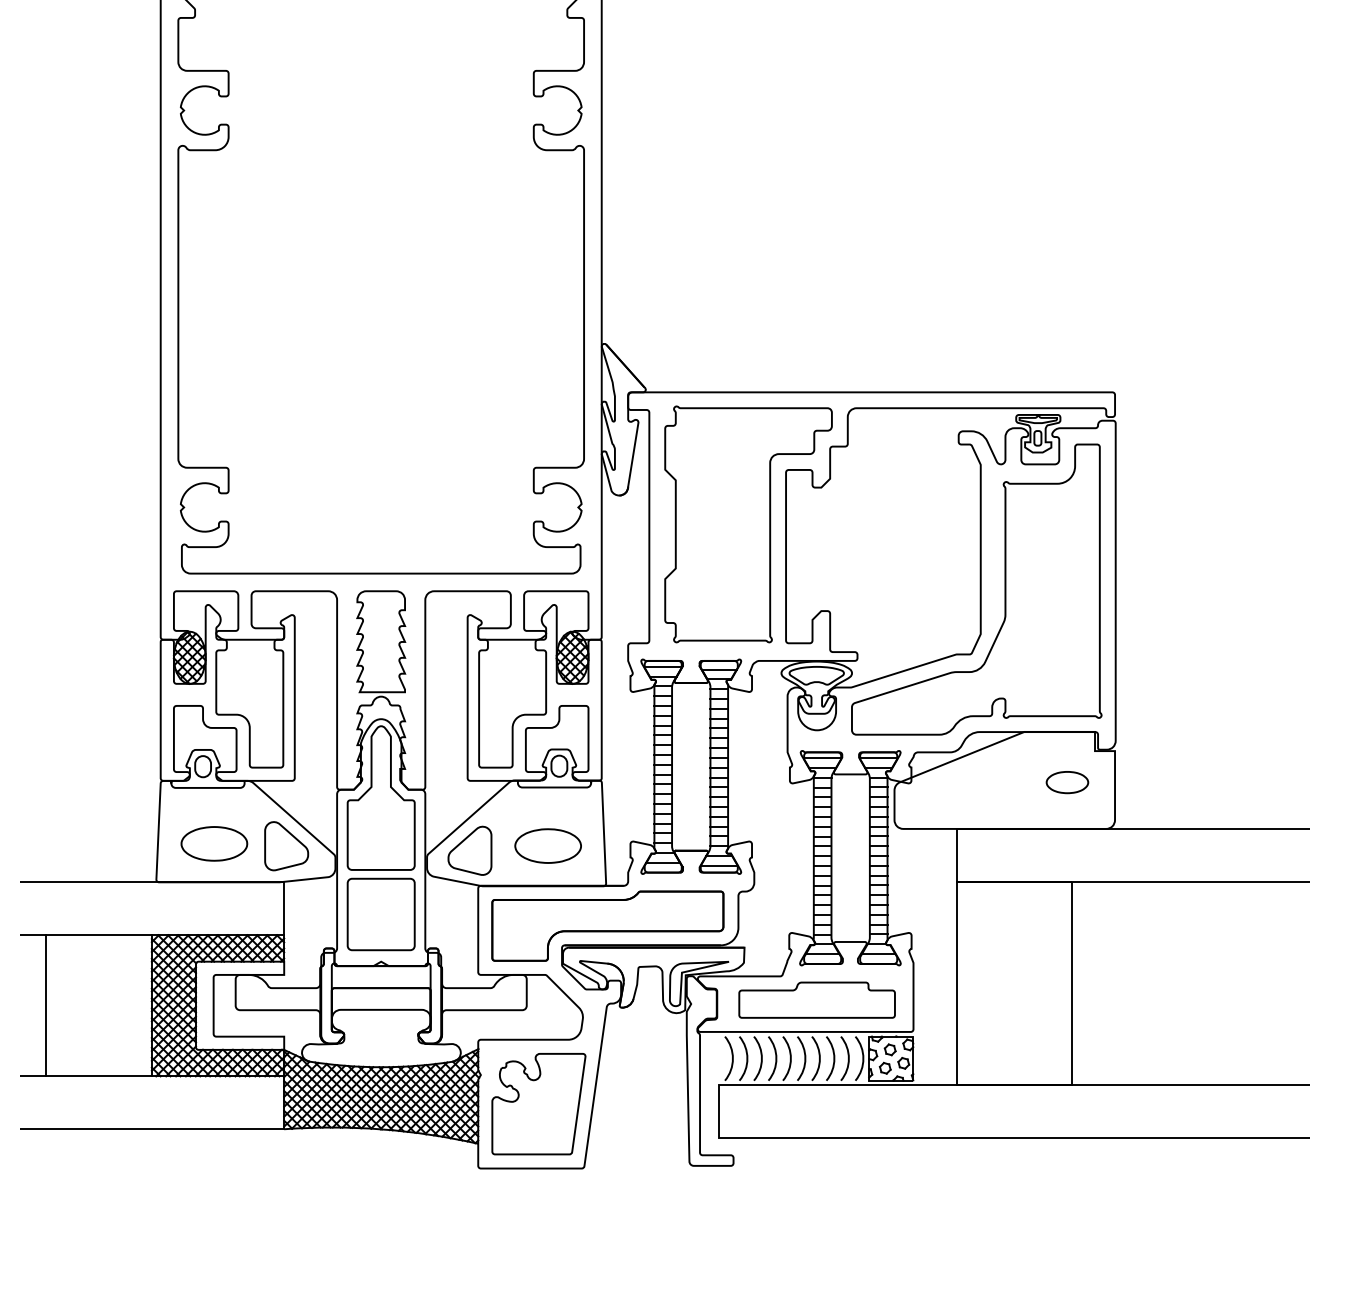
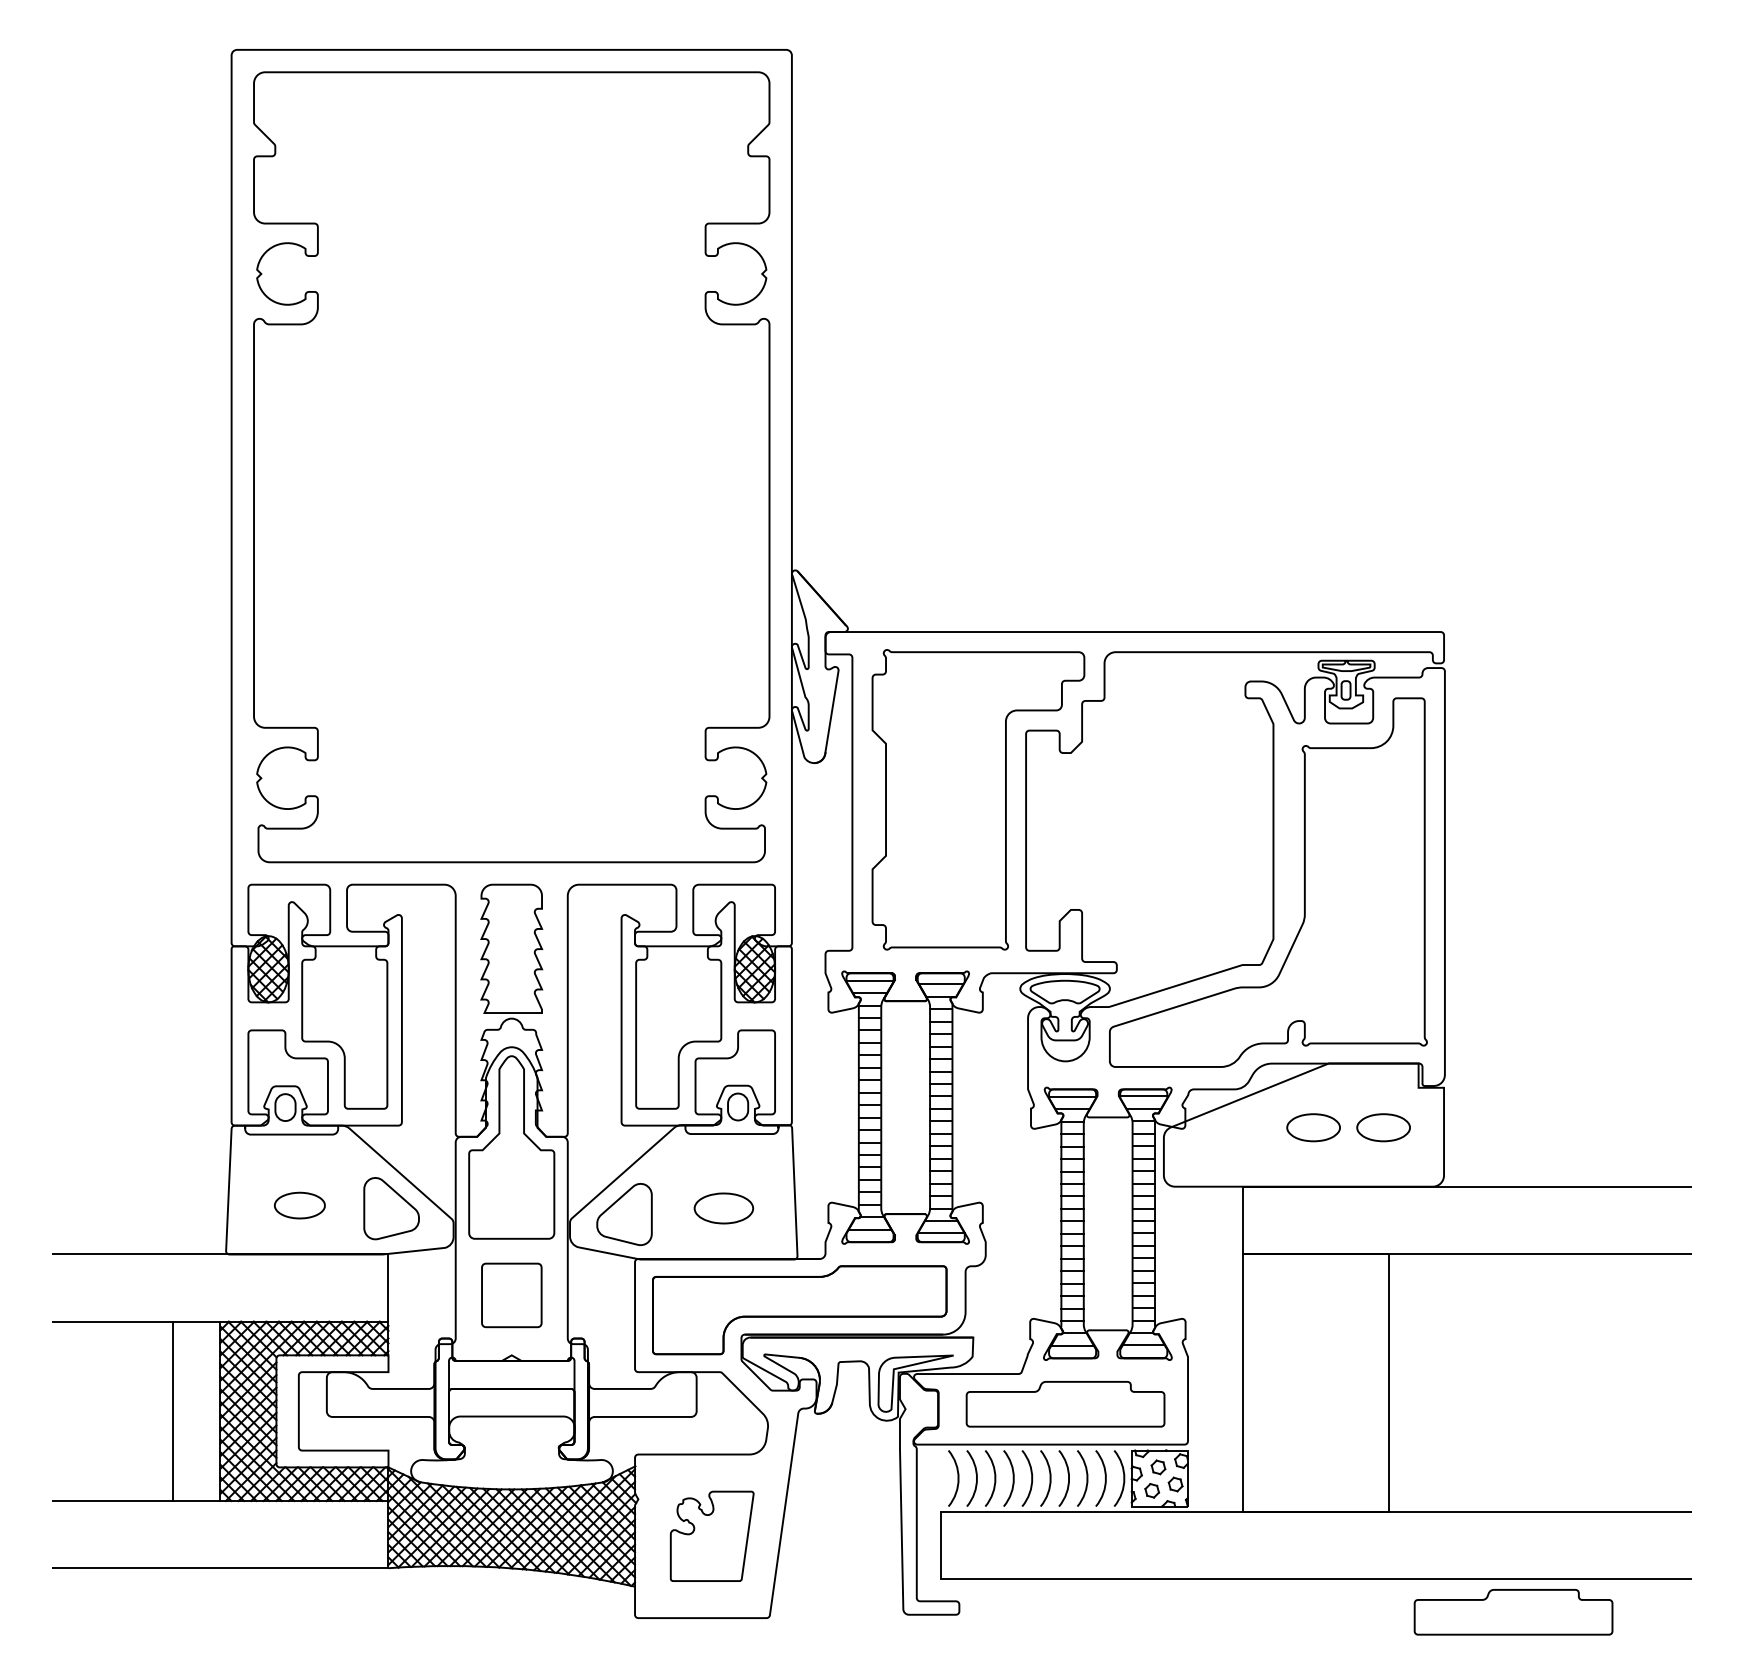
part: (1012, 782) -> (1313, 1127), added
part: (214, 843) -> (299, 1205), size x0.6
part: (547, 846) -> (723, 1208), size x0.7
part: (381, 914) -> (511, 1295), size x0.7
line: (45, 1005) -> (172, 1411), moved
part: (539, 1104) -> (712, 1536), size x0.7
part: (1169, 1164) -> (1513, 1612), added

